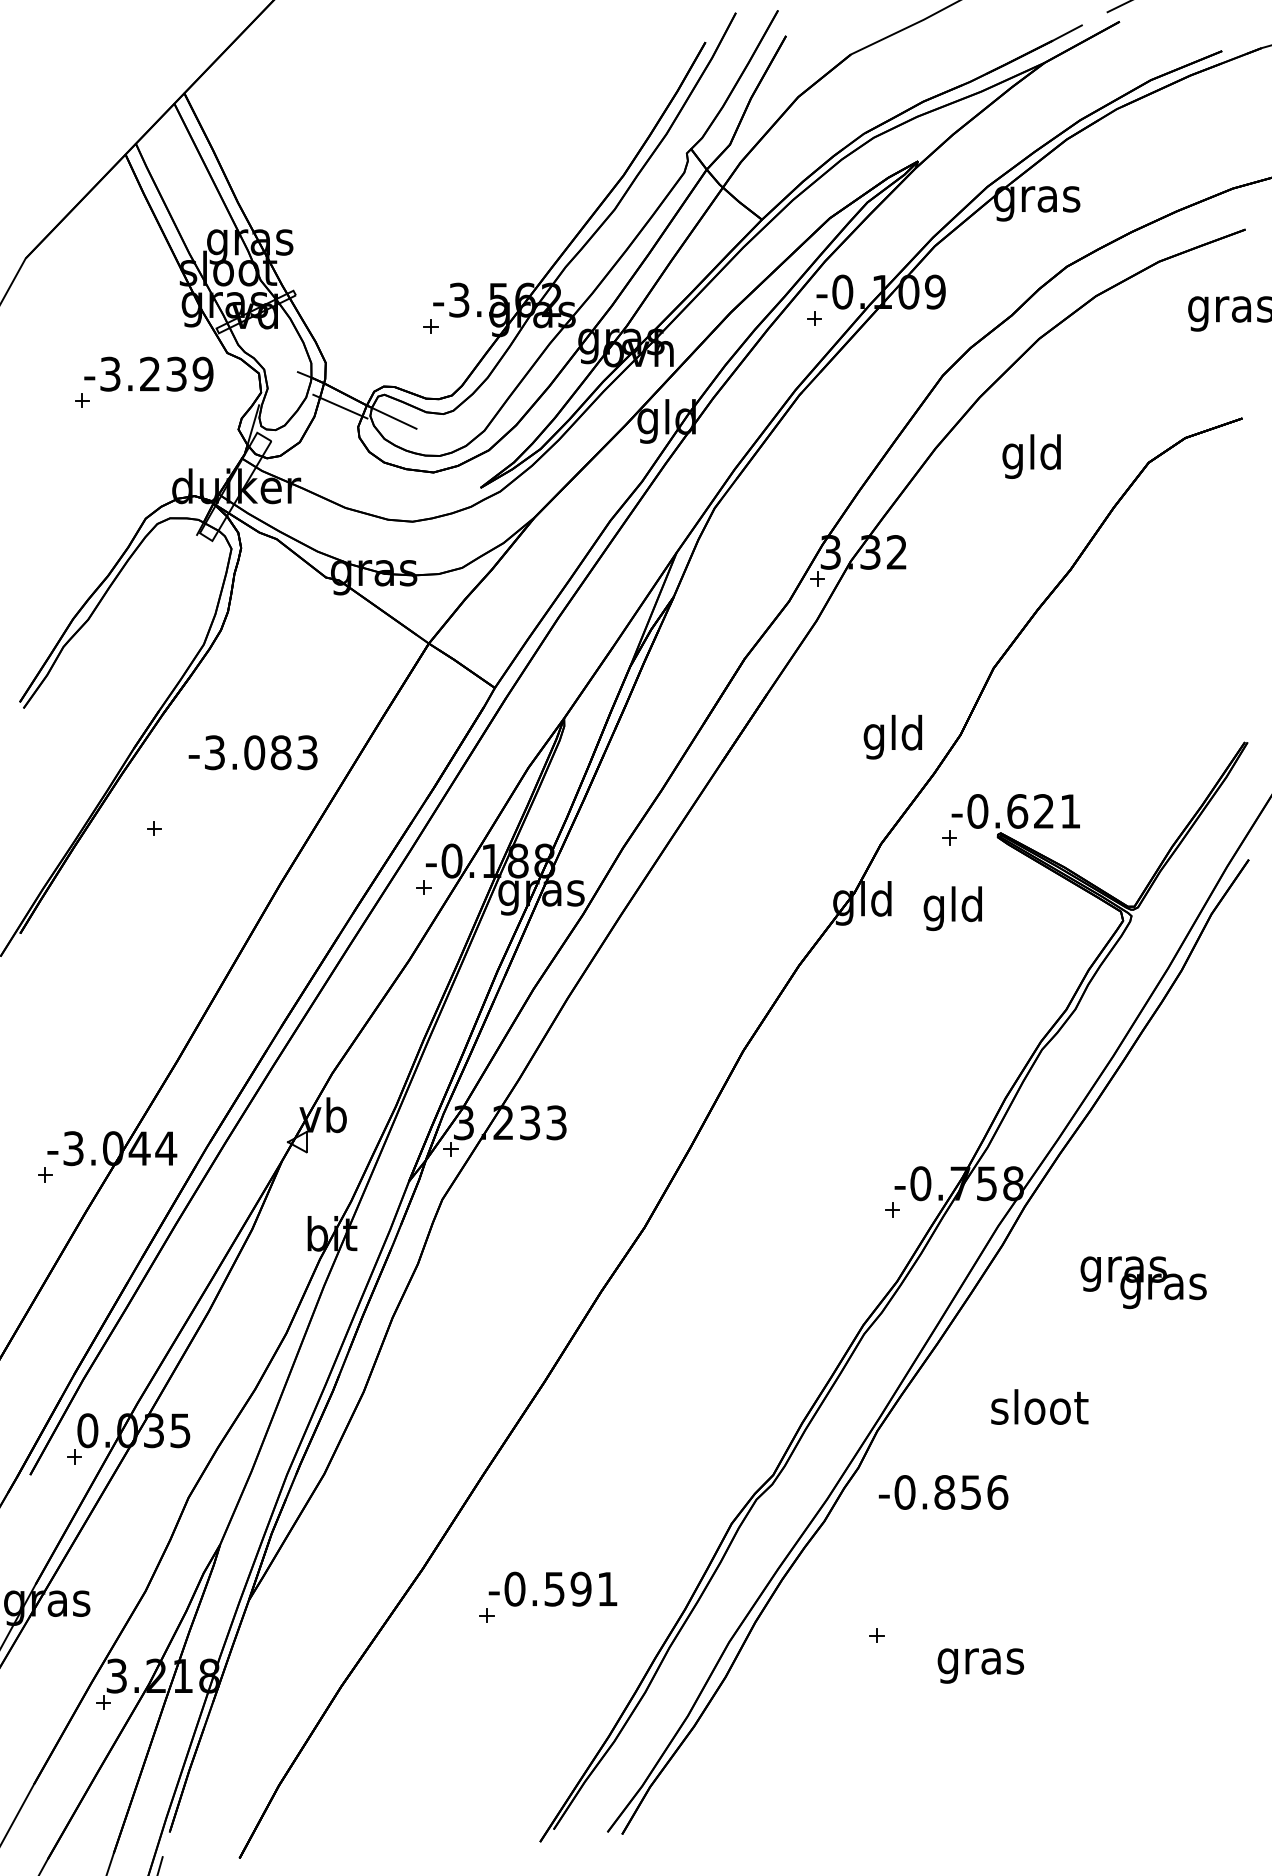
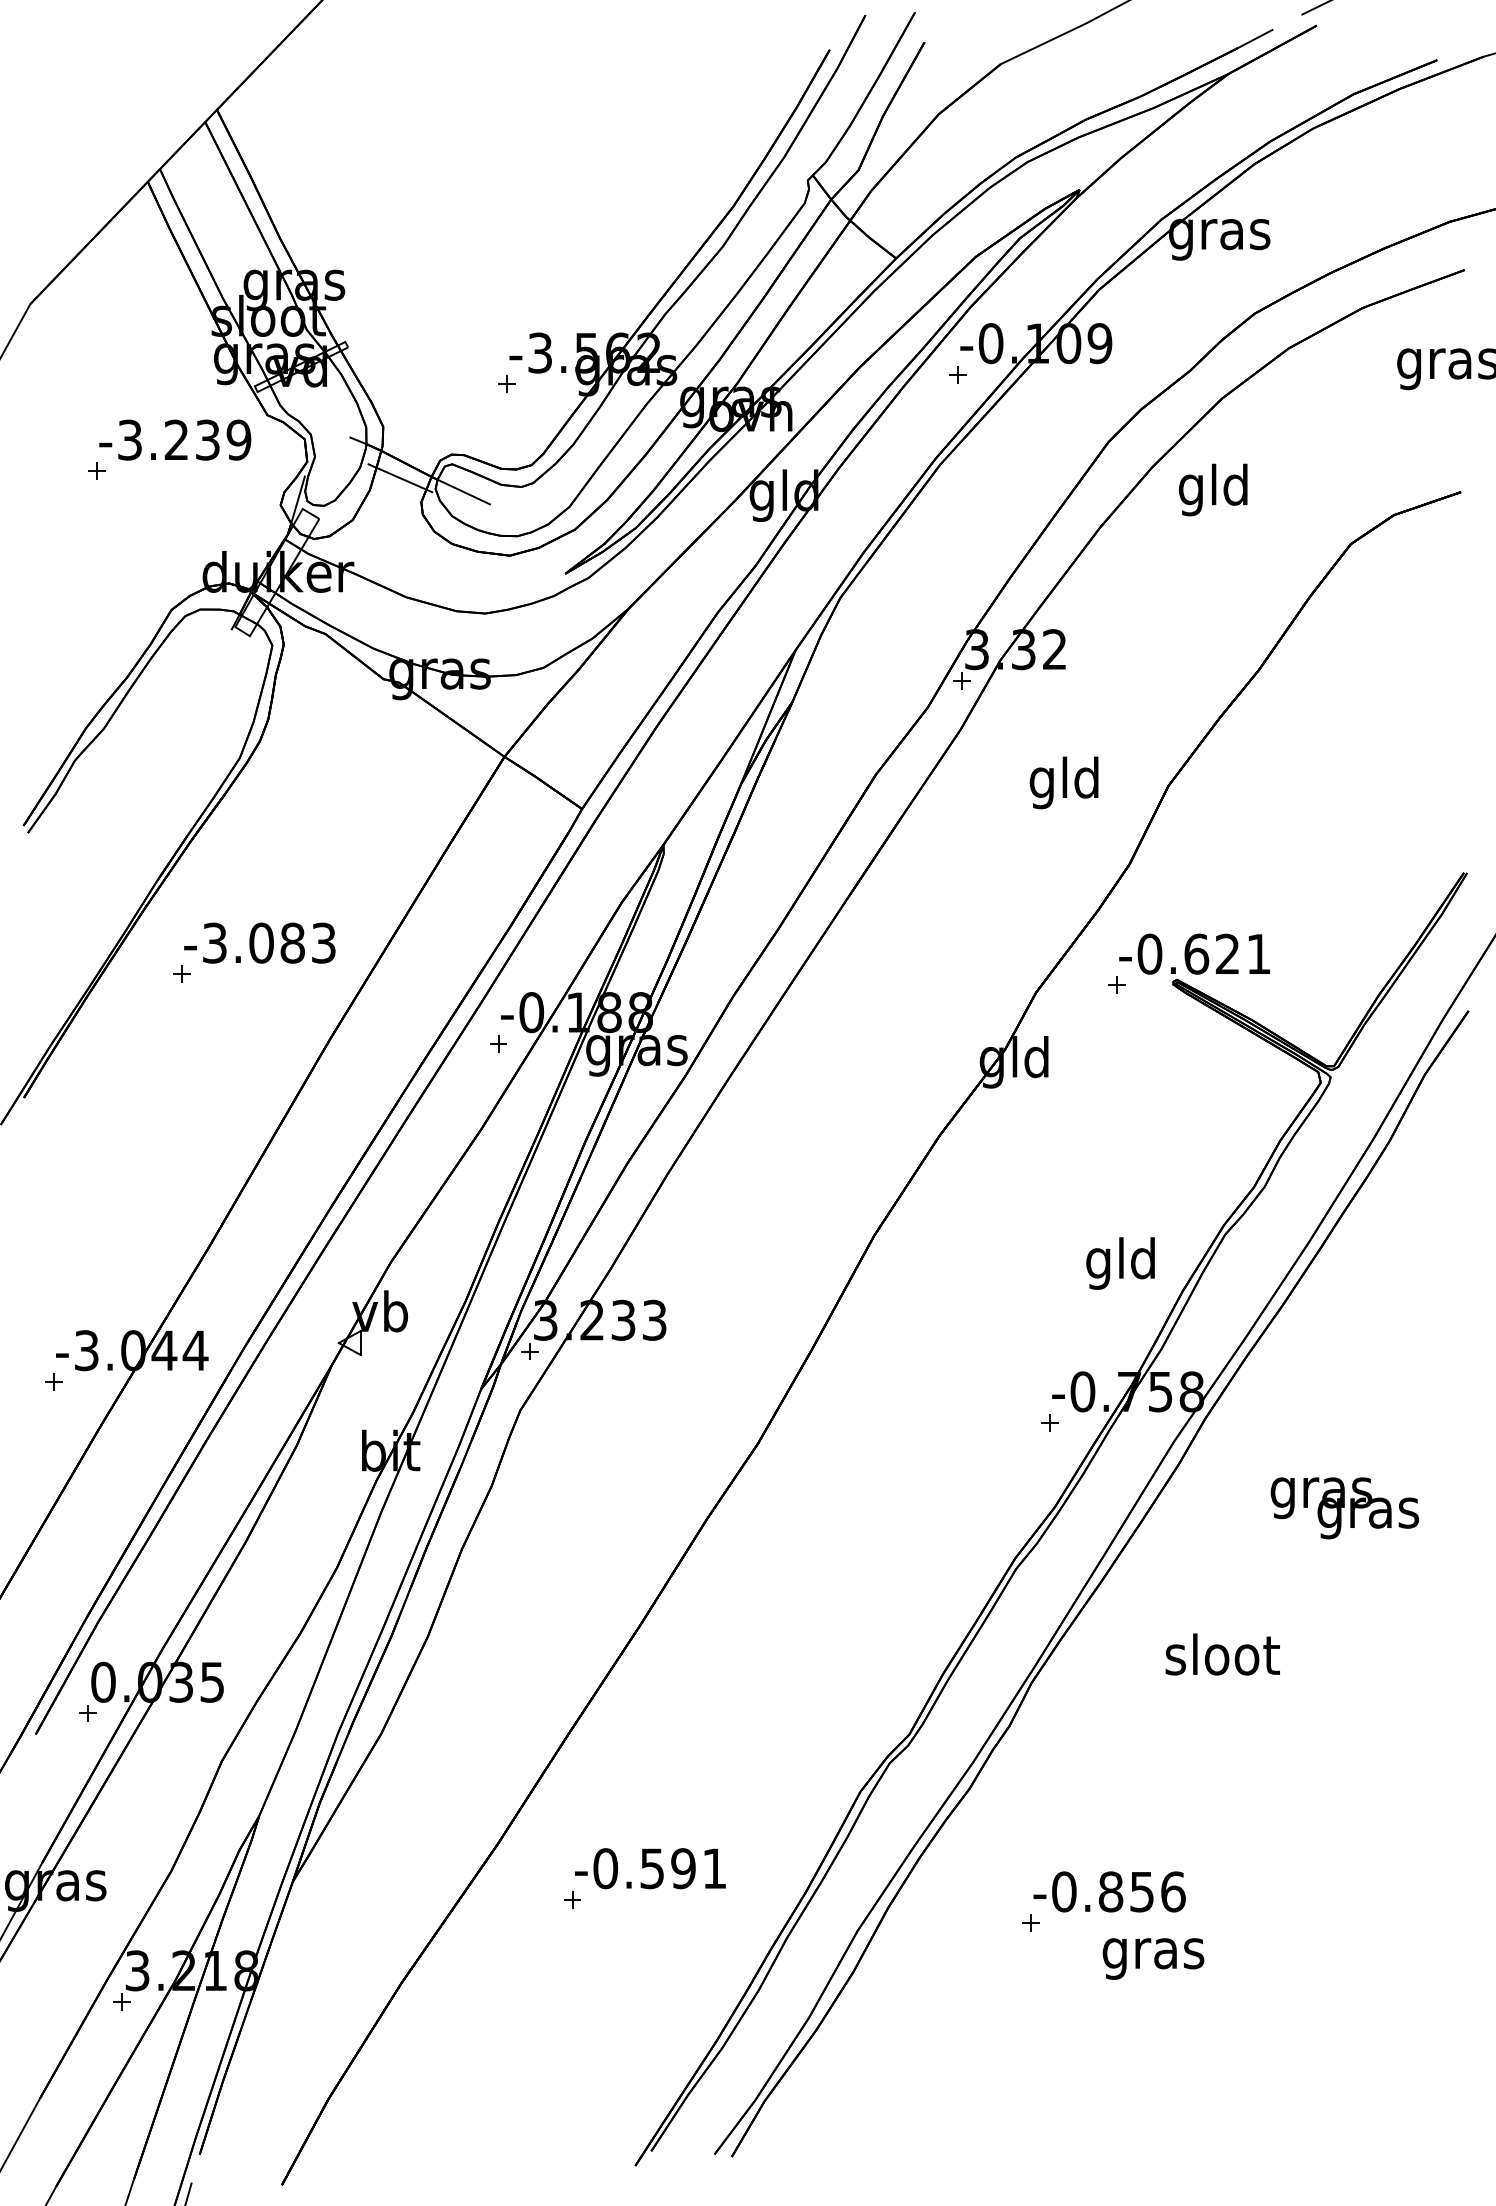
text: (1031, 456) -> (1213, 489), moved
text: (892, 736) -> (1063, 782), moved
text: (252, 752) -> (259, 942), moved
text: (952, 908) -> (1120, 1263), moved
text: (943, 1492) -> (1109, 1891), moved

